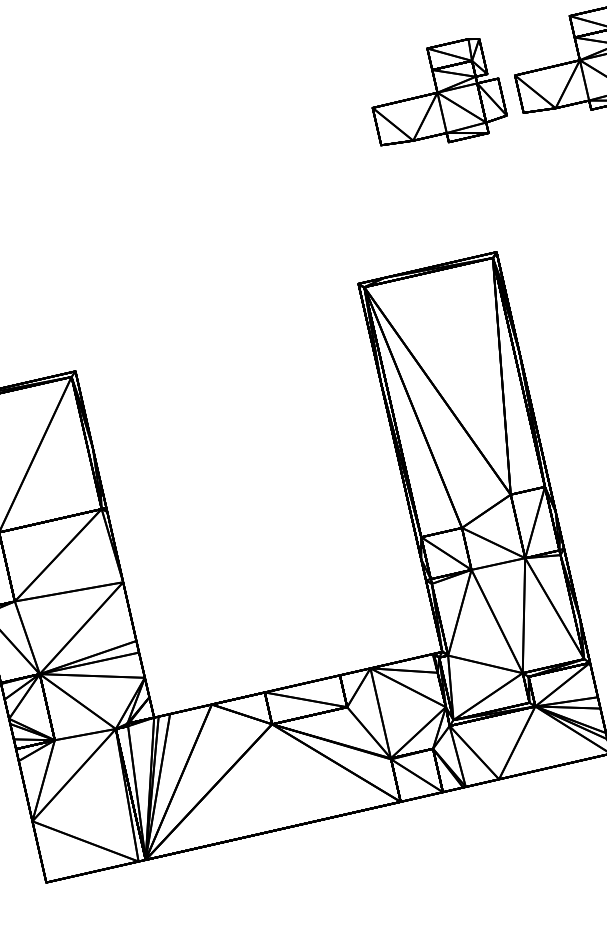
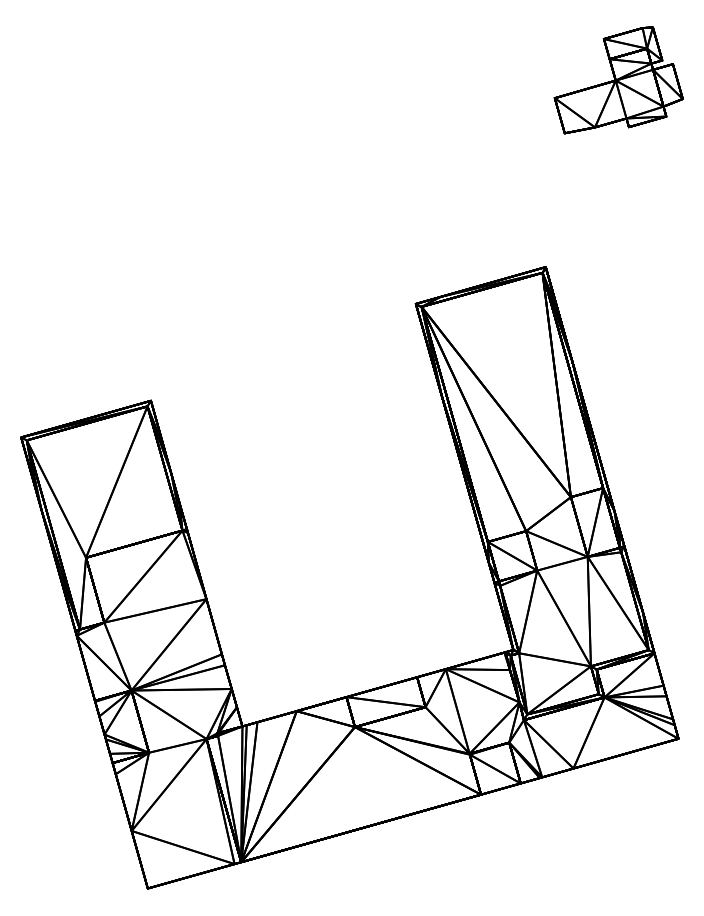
part: (440, 93) -> (484, 118), removed

